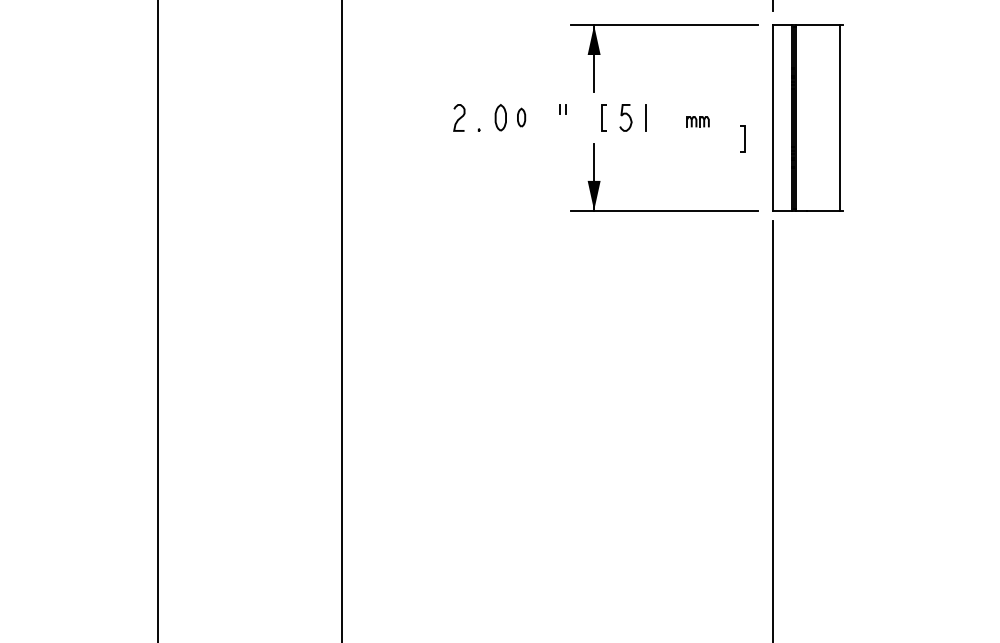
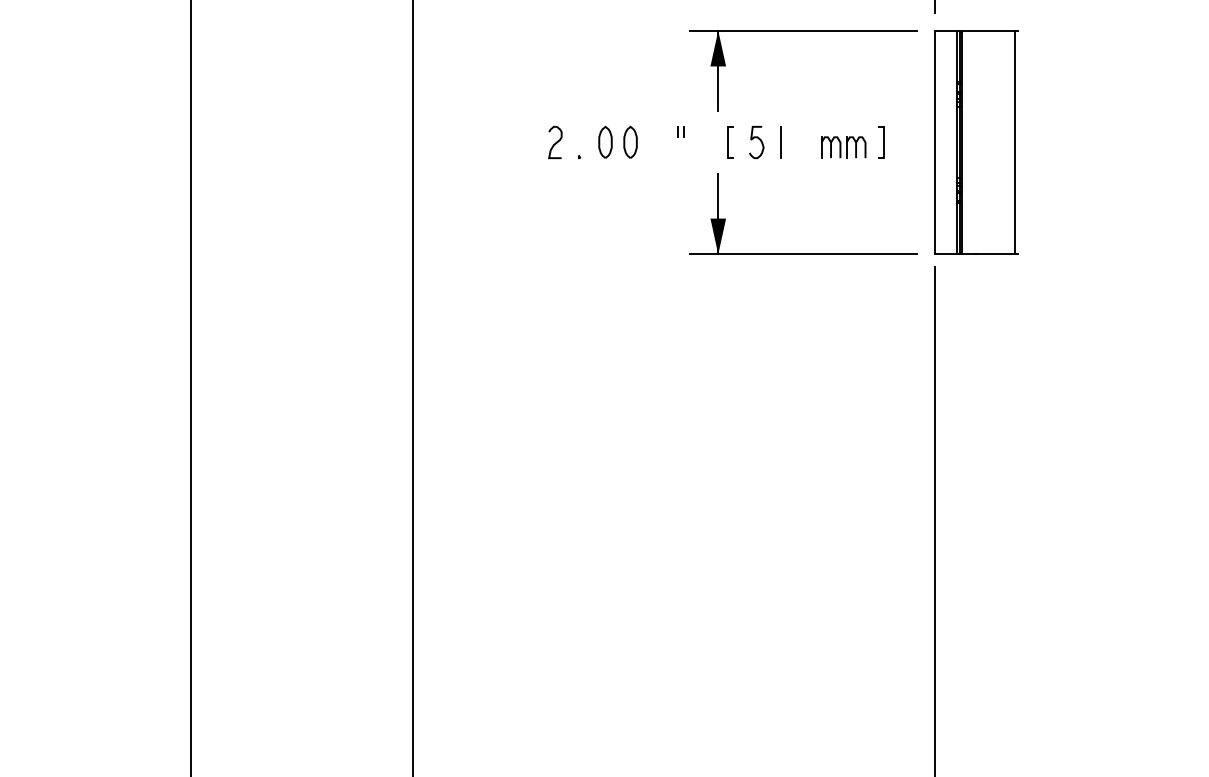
part: (521, 117) -> (630, 141), size x1.43
part: (697, 122) -> (843, 147), size x1.67
line: (744, 138) -> (883, 142), moved

